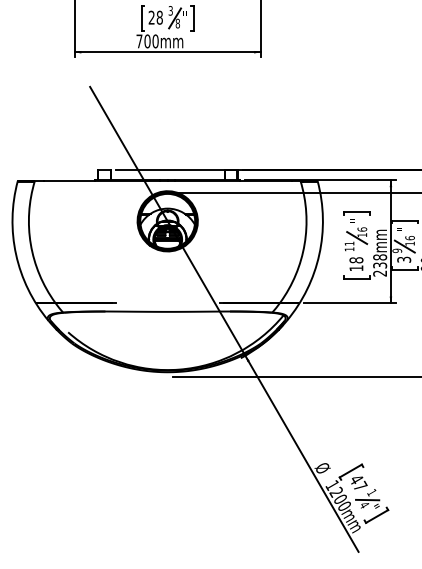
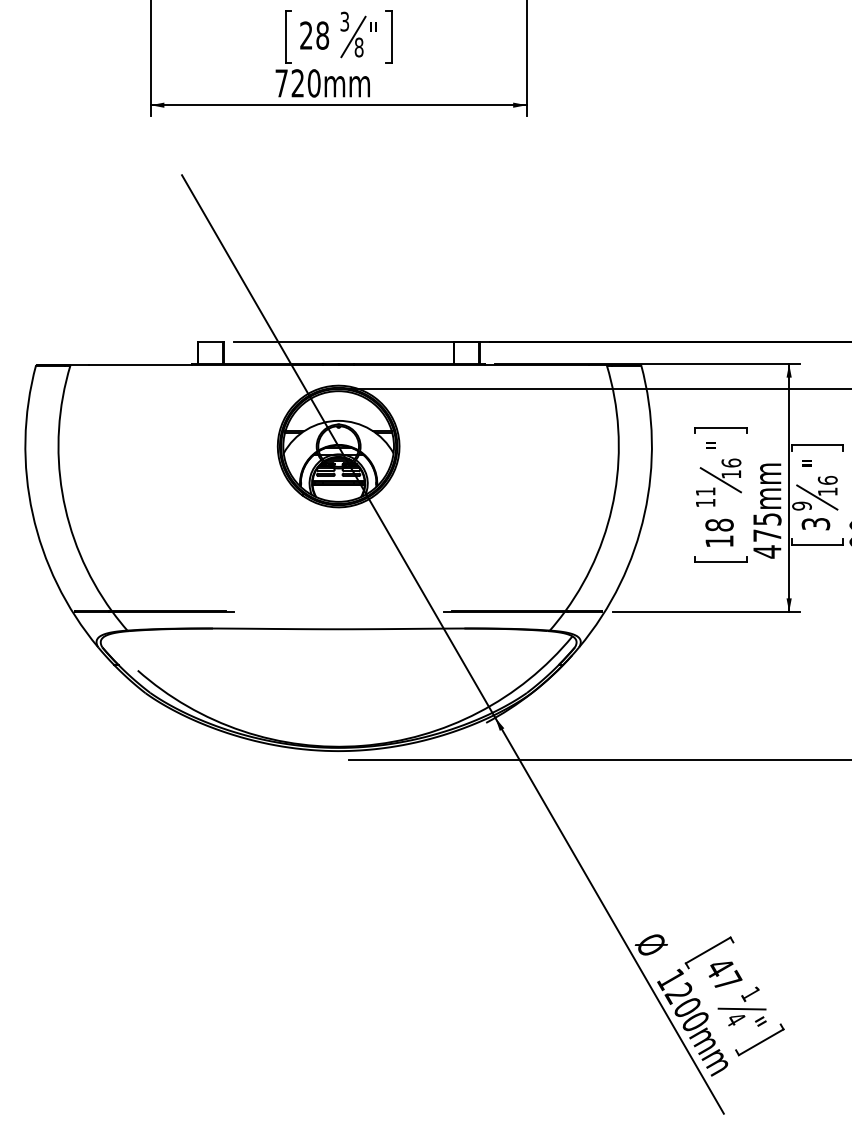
text: (147, 41) -> (297, 83), 700mm -> 720mm
text: (380, 265) -> (768, 535), 238mm -> 475mm

